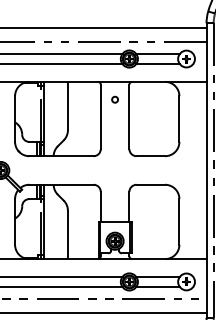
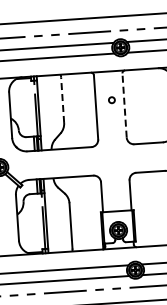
circle: (114, 99) -> (111, 100), moved
line: (67, 107) -> (62, 100), solid -> dashed
line: (129, 116) -> (124, 105), solid -> dashed

